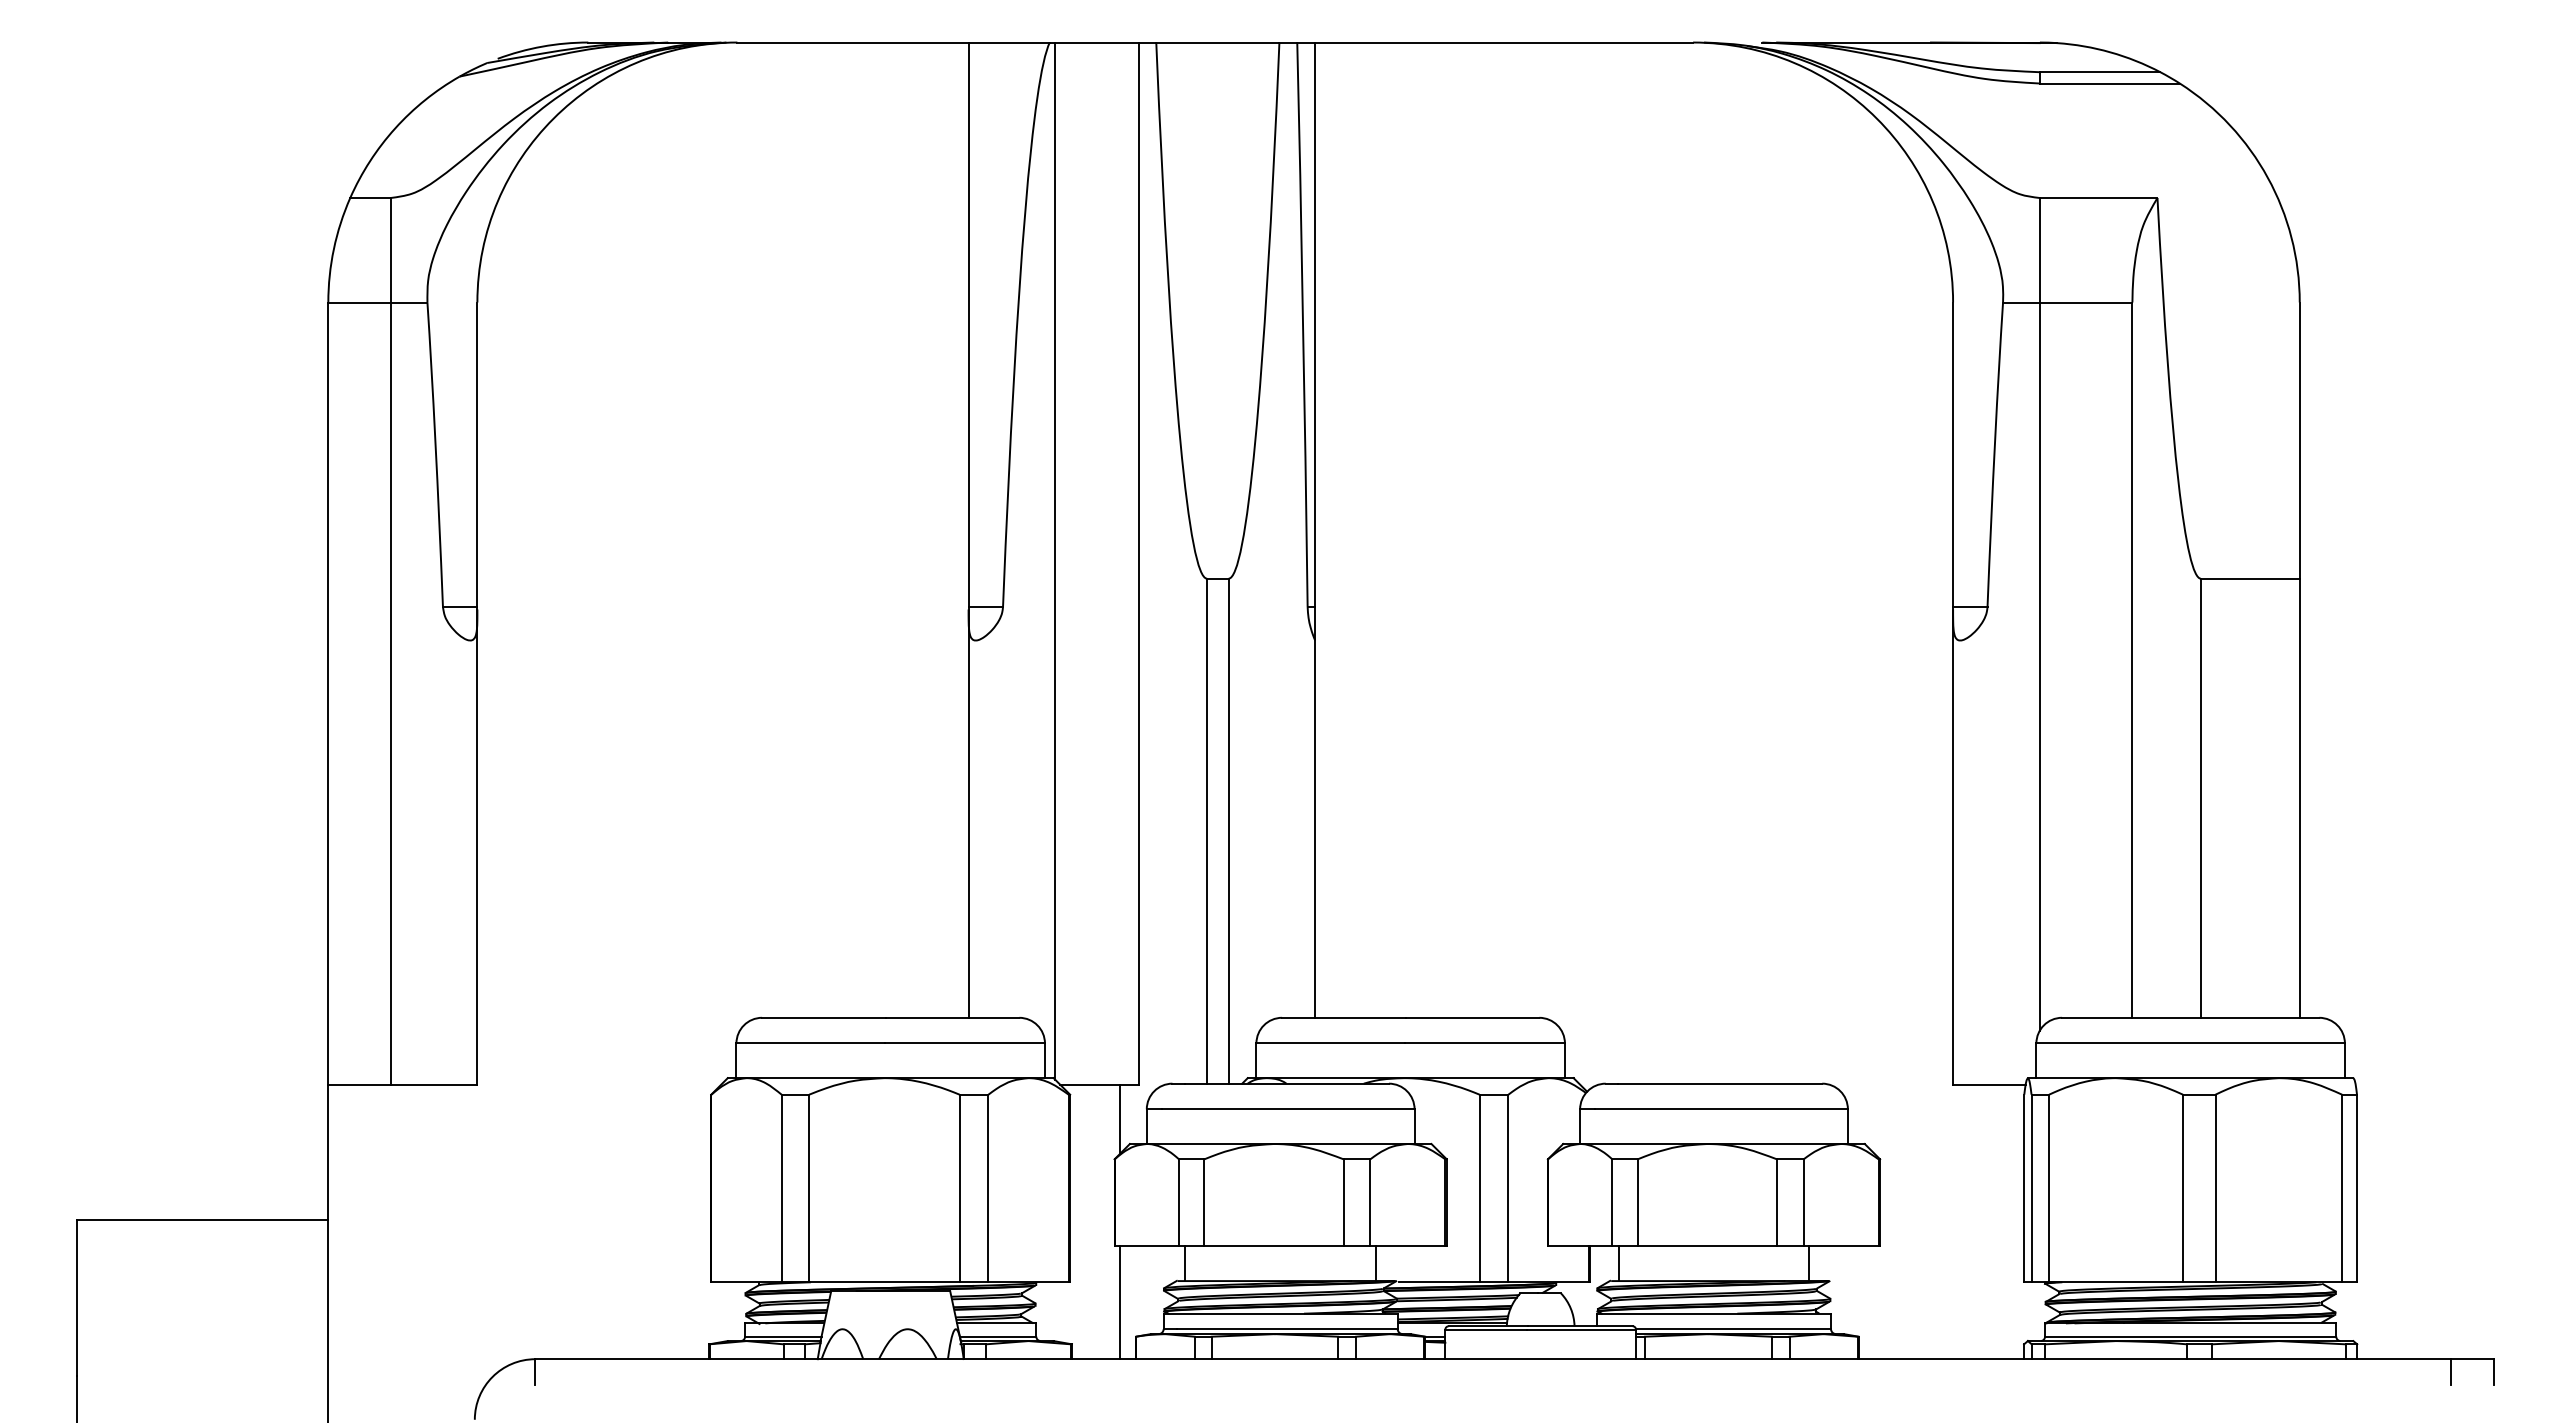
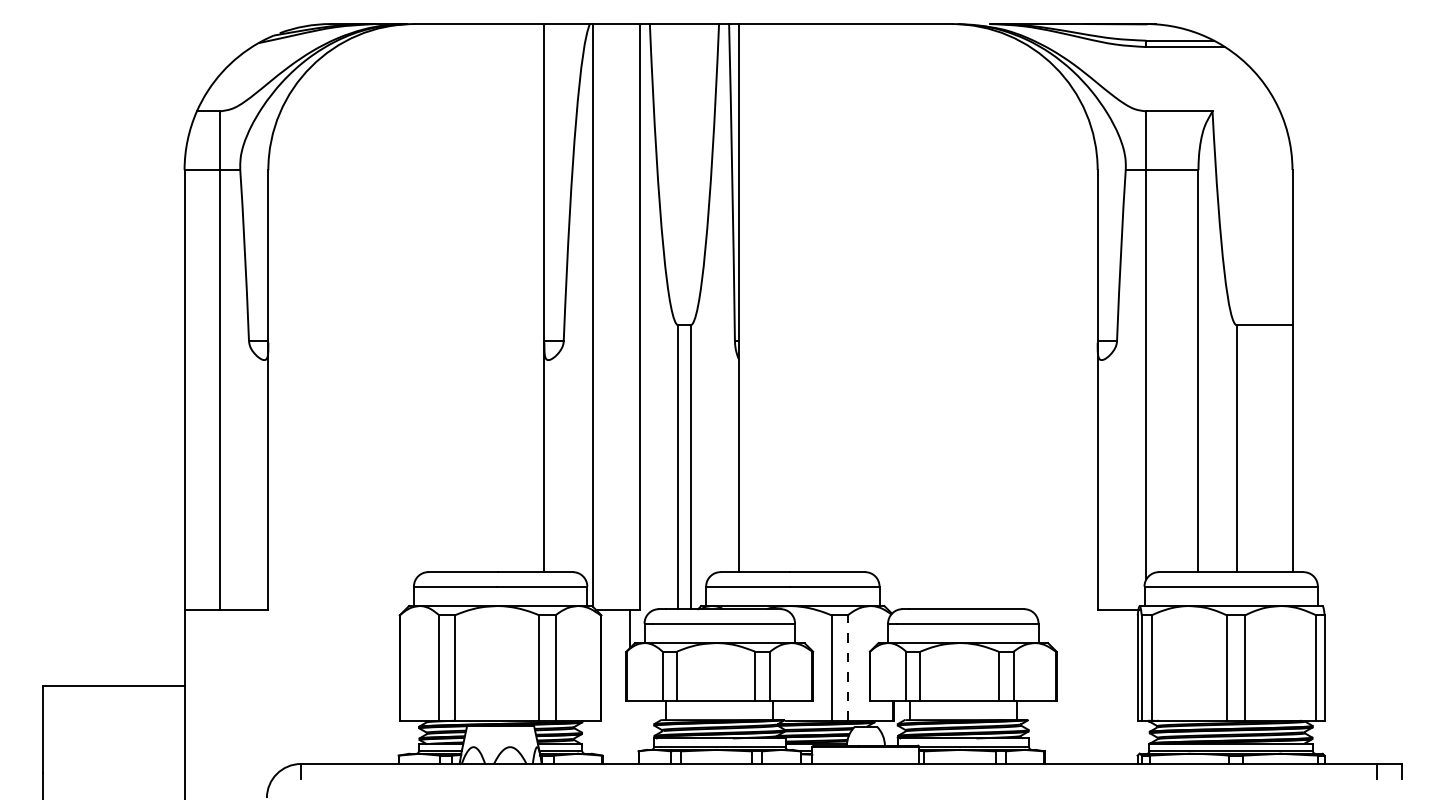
line: (1507, 1189) -> (847, 668), solid -> dashed
line: (1120, 1303) -> (629, 732), removed

